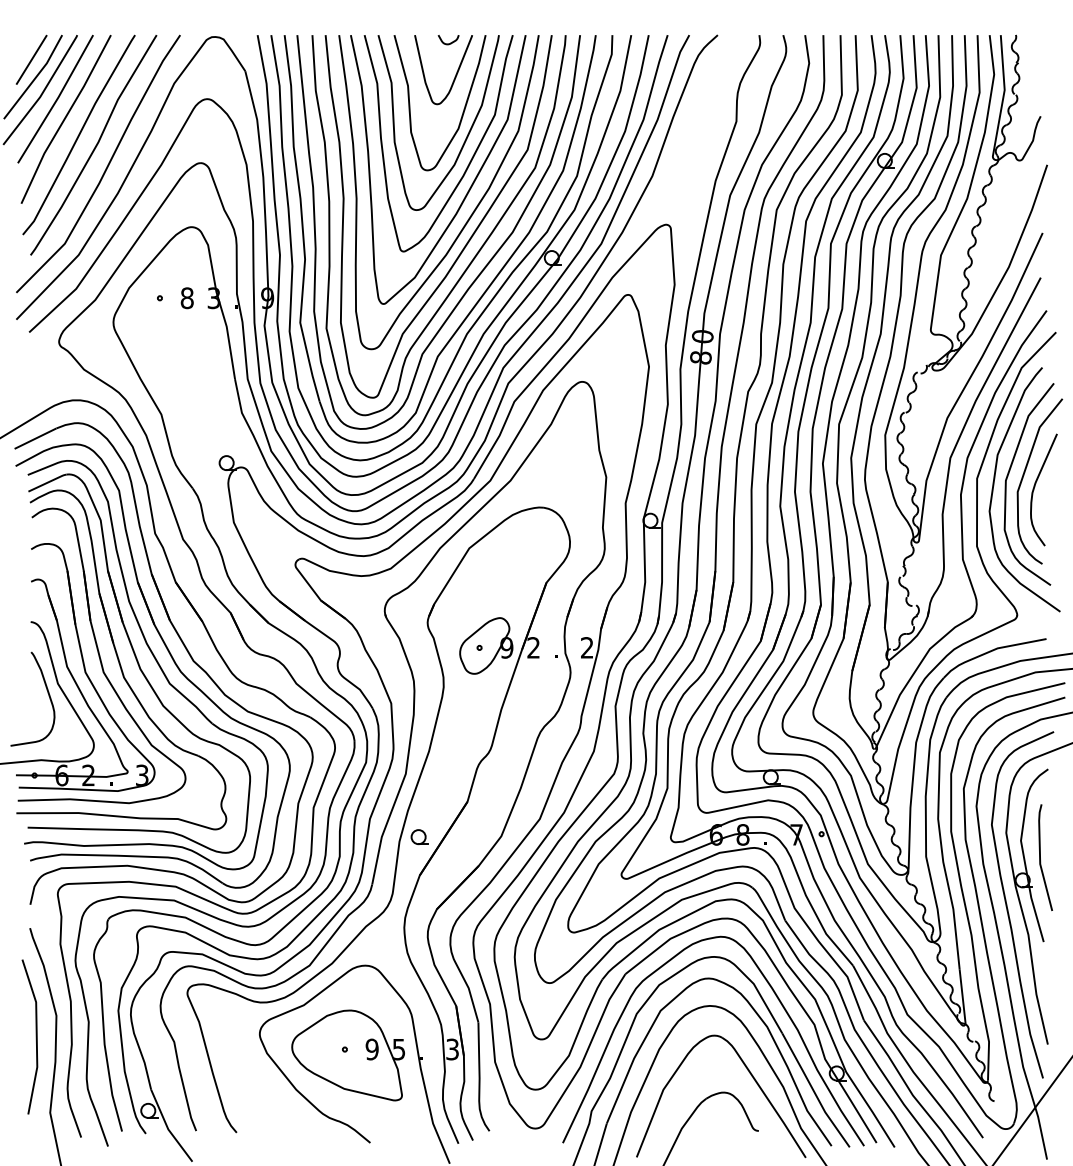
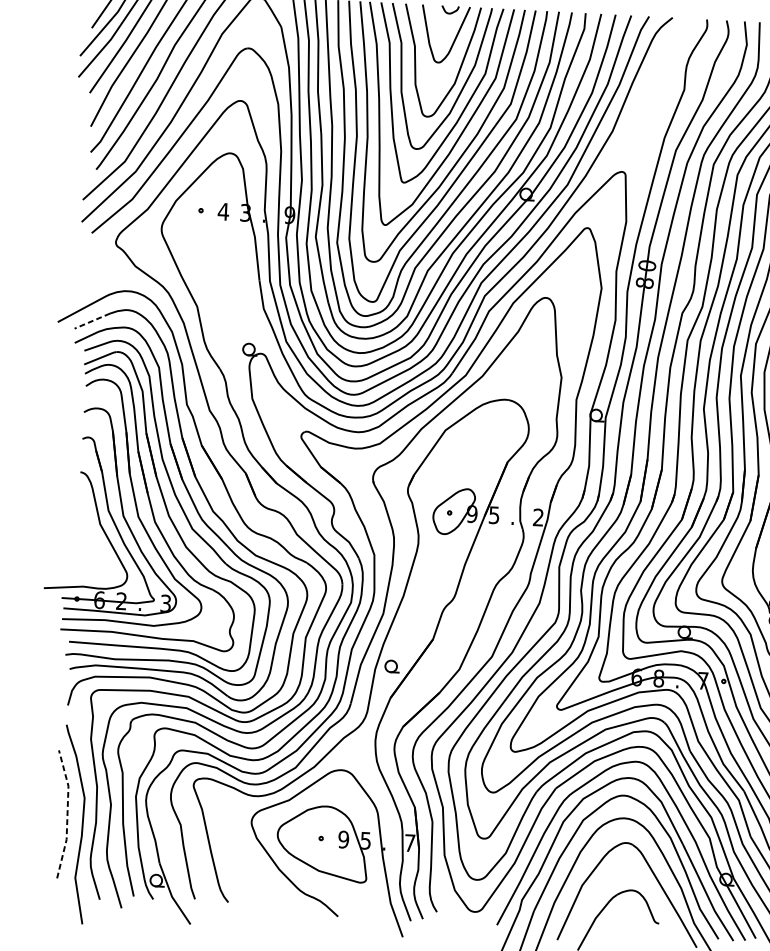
text: (187, 298) -> (223, 212), 8 -> 4
line: (35, 438) -> (92, 320), solid -> dashed
text: (533, 647) -> (494, 514), 2 -> 5
curve: (47, 693) -> (91, 531), removed
line: (36, 1036) -> (67, 814), solid -> dashed
text: (452, 1049) -> (409, 843), 3 -> 7

